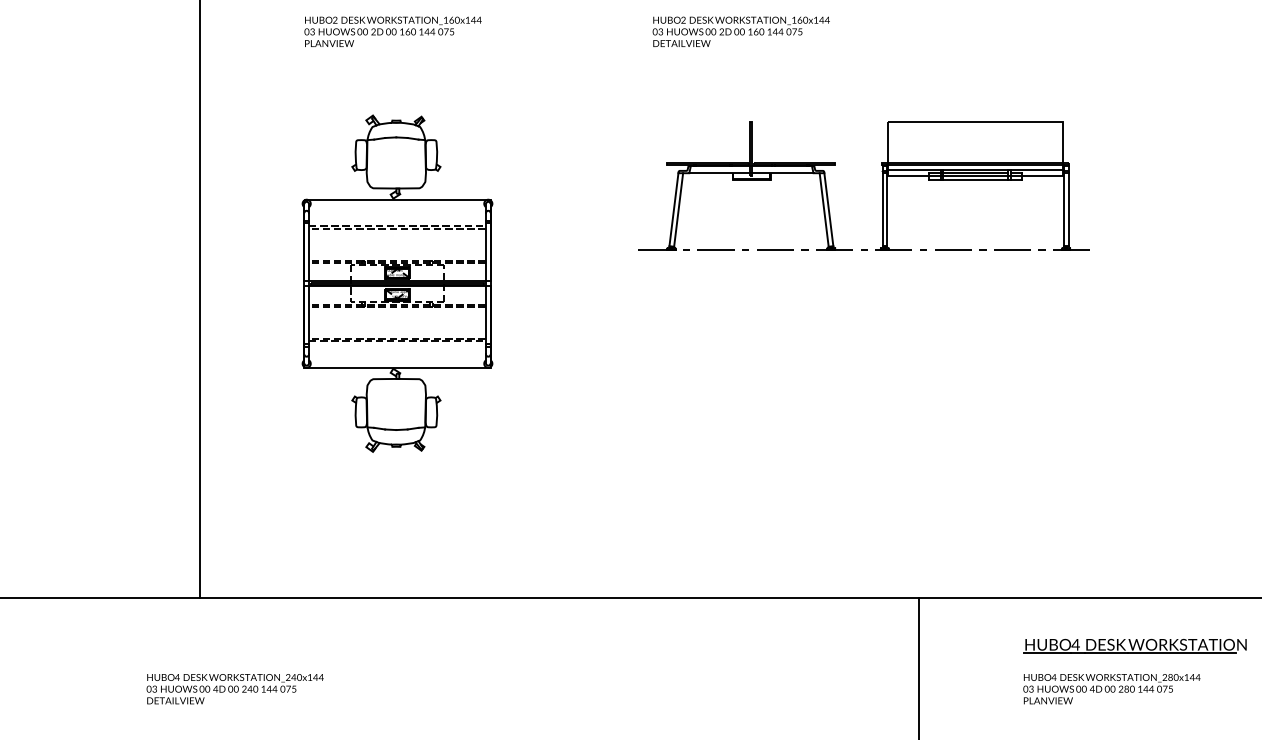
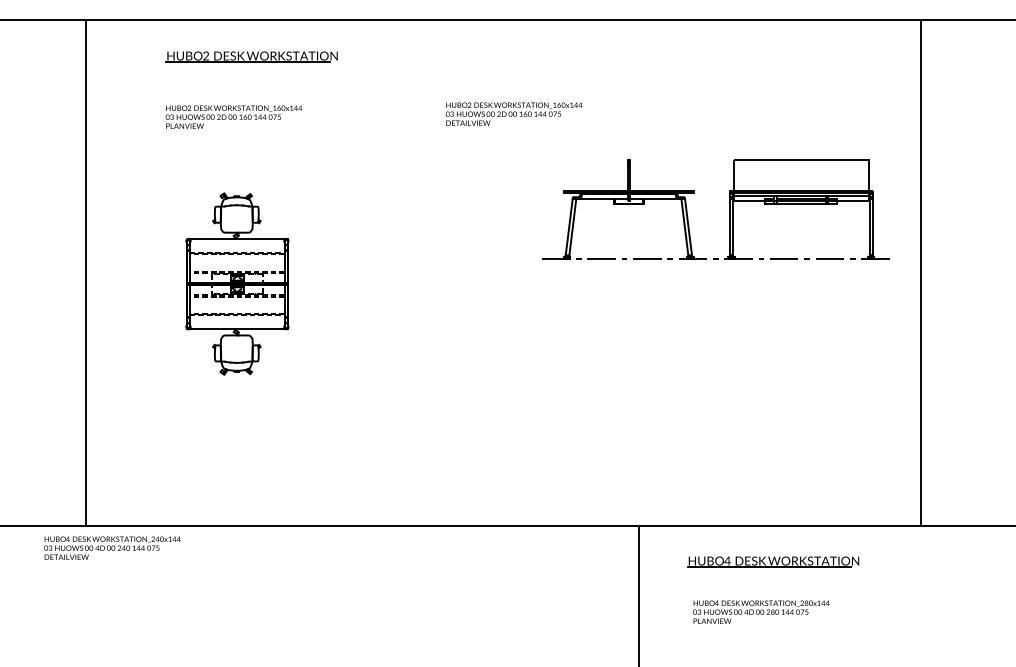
text: (392, 30) -> (233, 116), moved
text: (740, 30) -> (513, 113), moved
part: (882, 186) -> (729, 209), moved
part: (397, 282) -> (237, 283), size x0.7
part: (1135, 645) -> (773, 561), moved
text: (235, 688) -> (112, 547), moved
text: (1112, 688) -> (761, 611), moved

